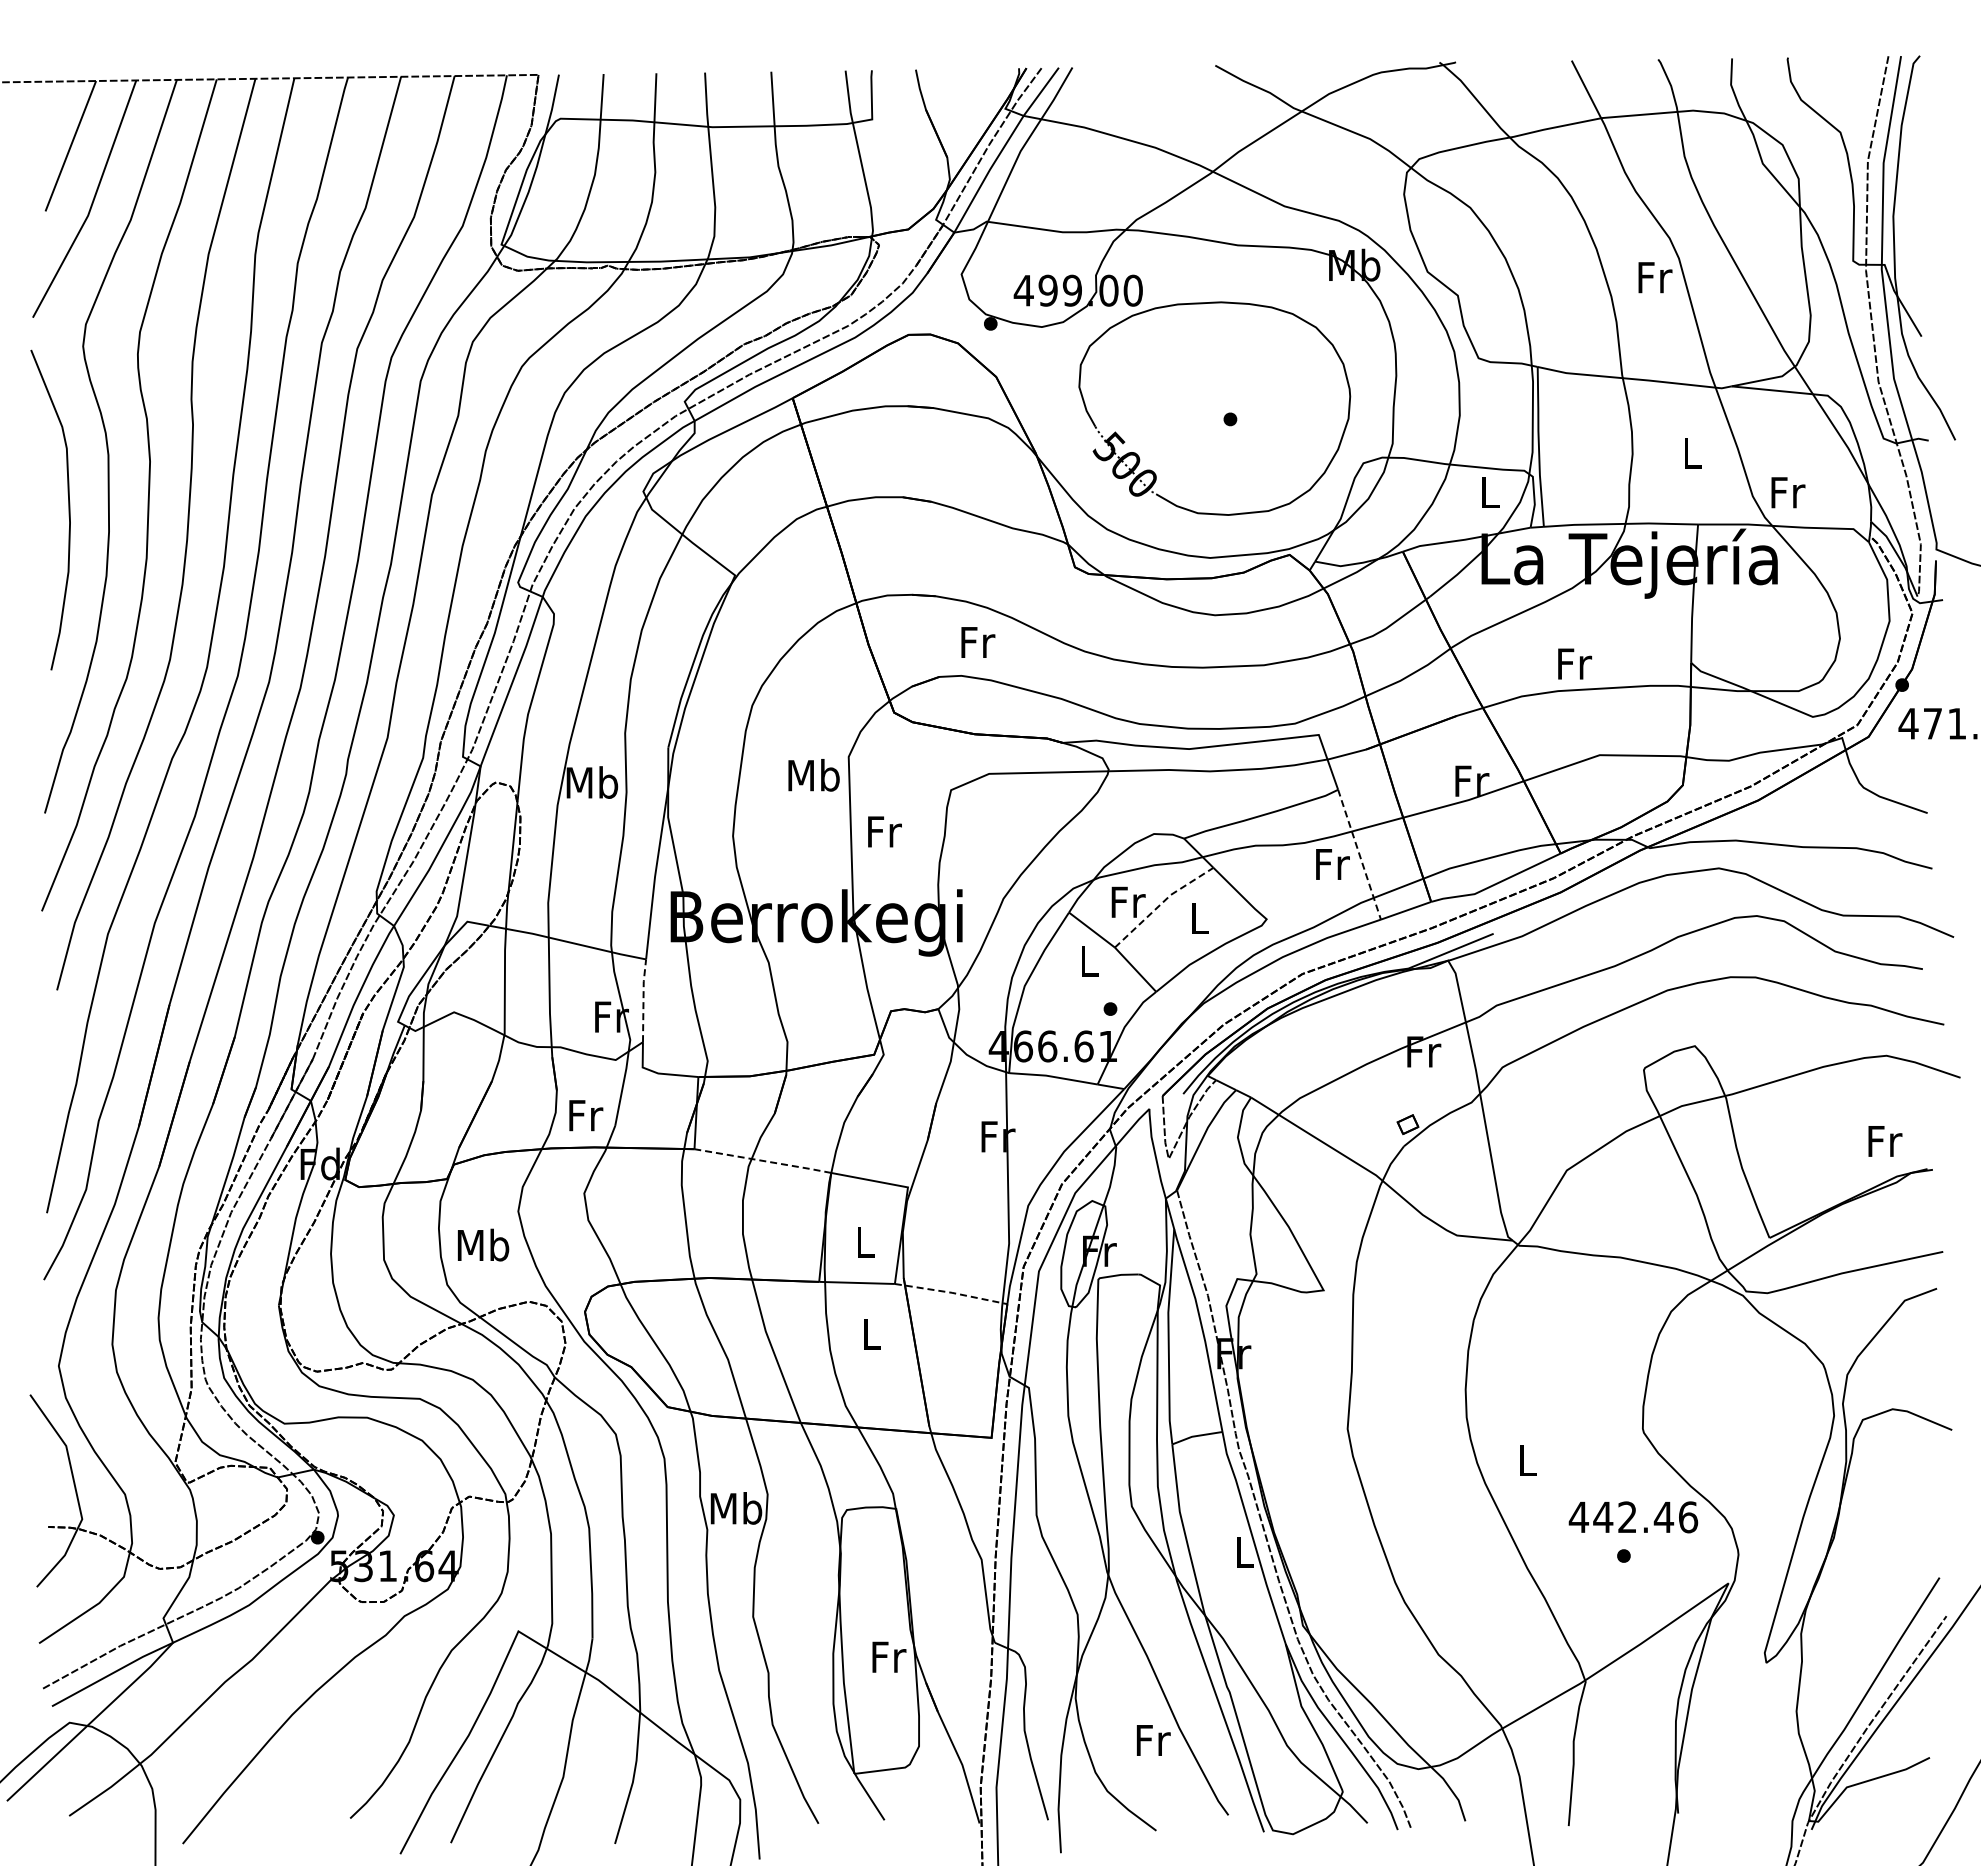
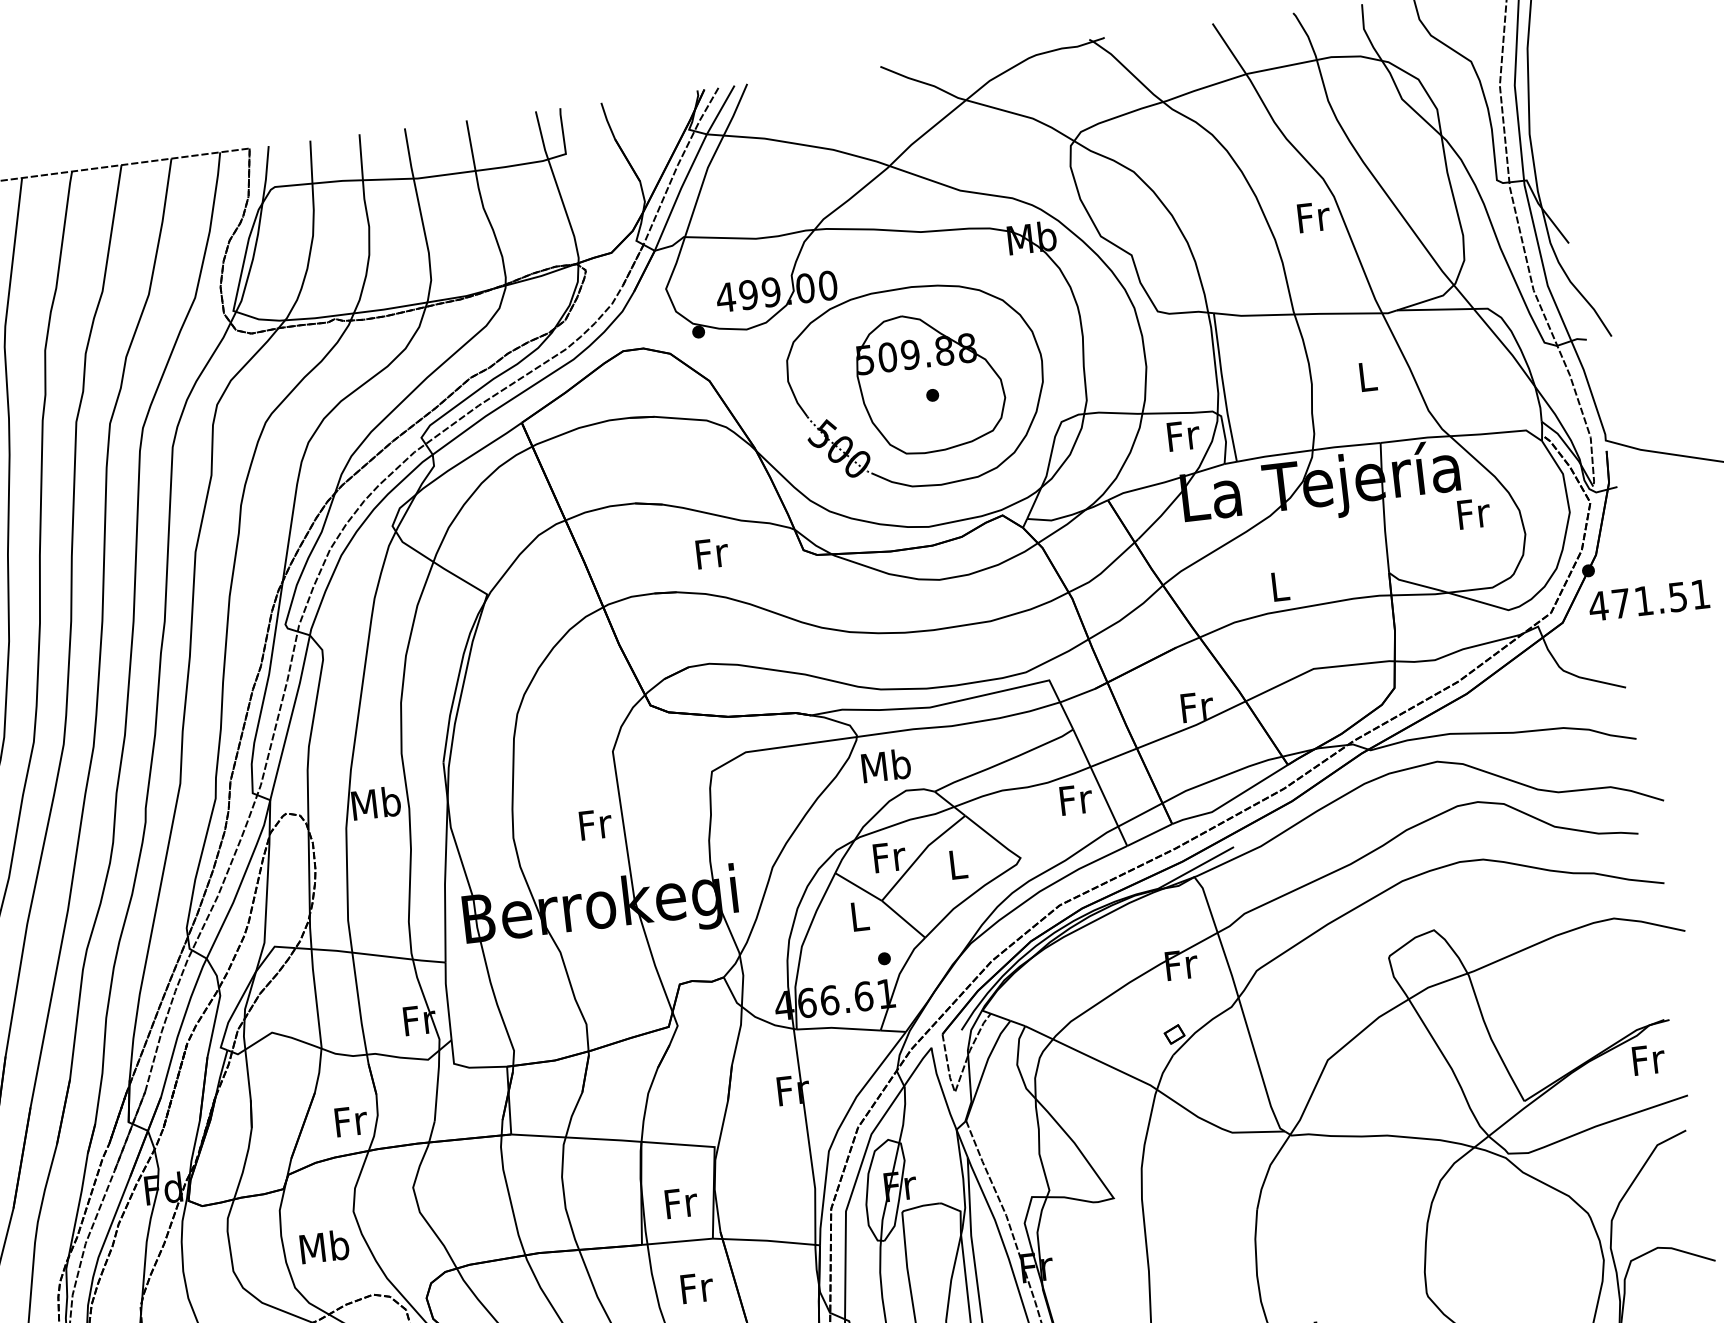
part: (1229, 405) -> (930, 382), added
text: (1491, 492) -> (1184, 435), L -> Fr
text: (1788, 492) -> (1474, 513), moved
text: (978, 642) -> (712, 553), moved
text: (1575, 663) -> (1281, 585), Fr -> L
text: (813, 775) -> (885, 766), moved
text: (884, 831) -> (595, 824), moved
line: (1359, 855) -> (1100, 788), dashed -> solid
line: (1162, 903) -> (921, 854), dashed -> solid
line: (643, 999) -> (447, 1000), dashed -> solid
text: (586, 1115) -> (351, 1121), moved
text: (1885, 1141) -> (1649, 1059), moved
line: (763, 1160) -> (576, 1137), dashed -> solid
text: (866, 1242) -> (681, 1203), L -> Fr
line: (952, 1292) -> (767, 1240), dashed -> solid
text: (872, 1333) -> (697, 1287), L -> Fr

